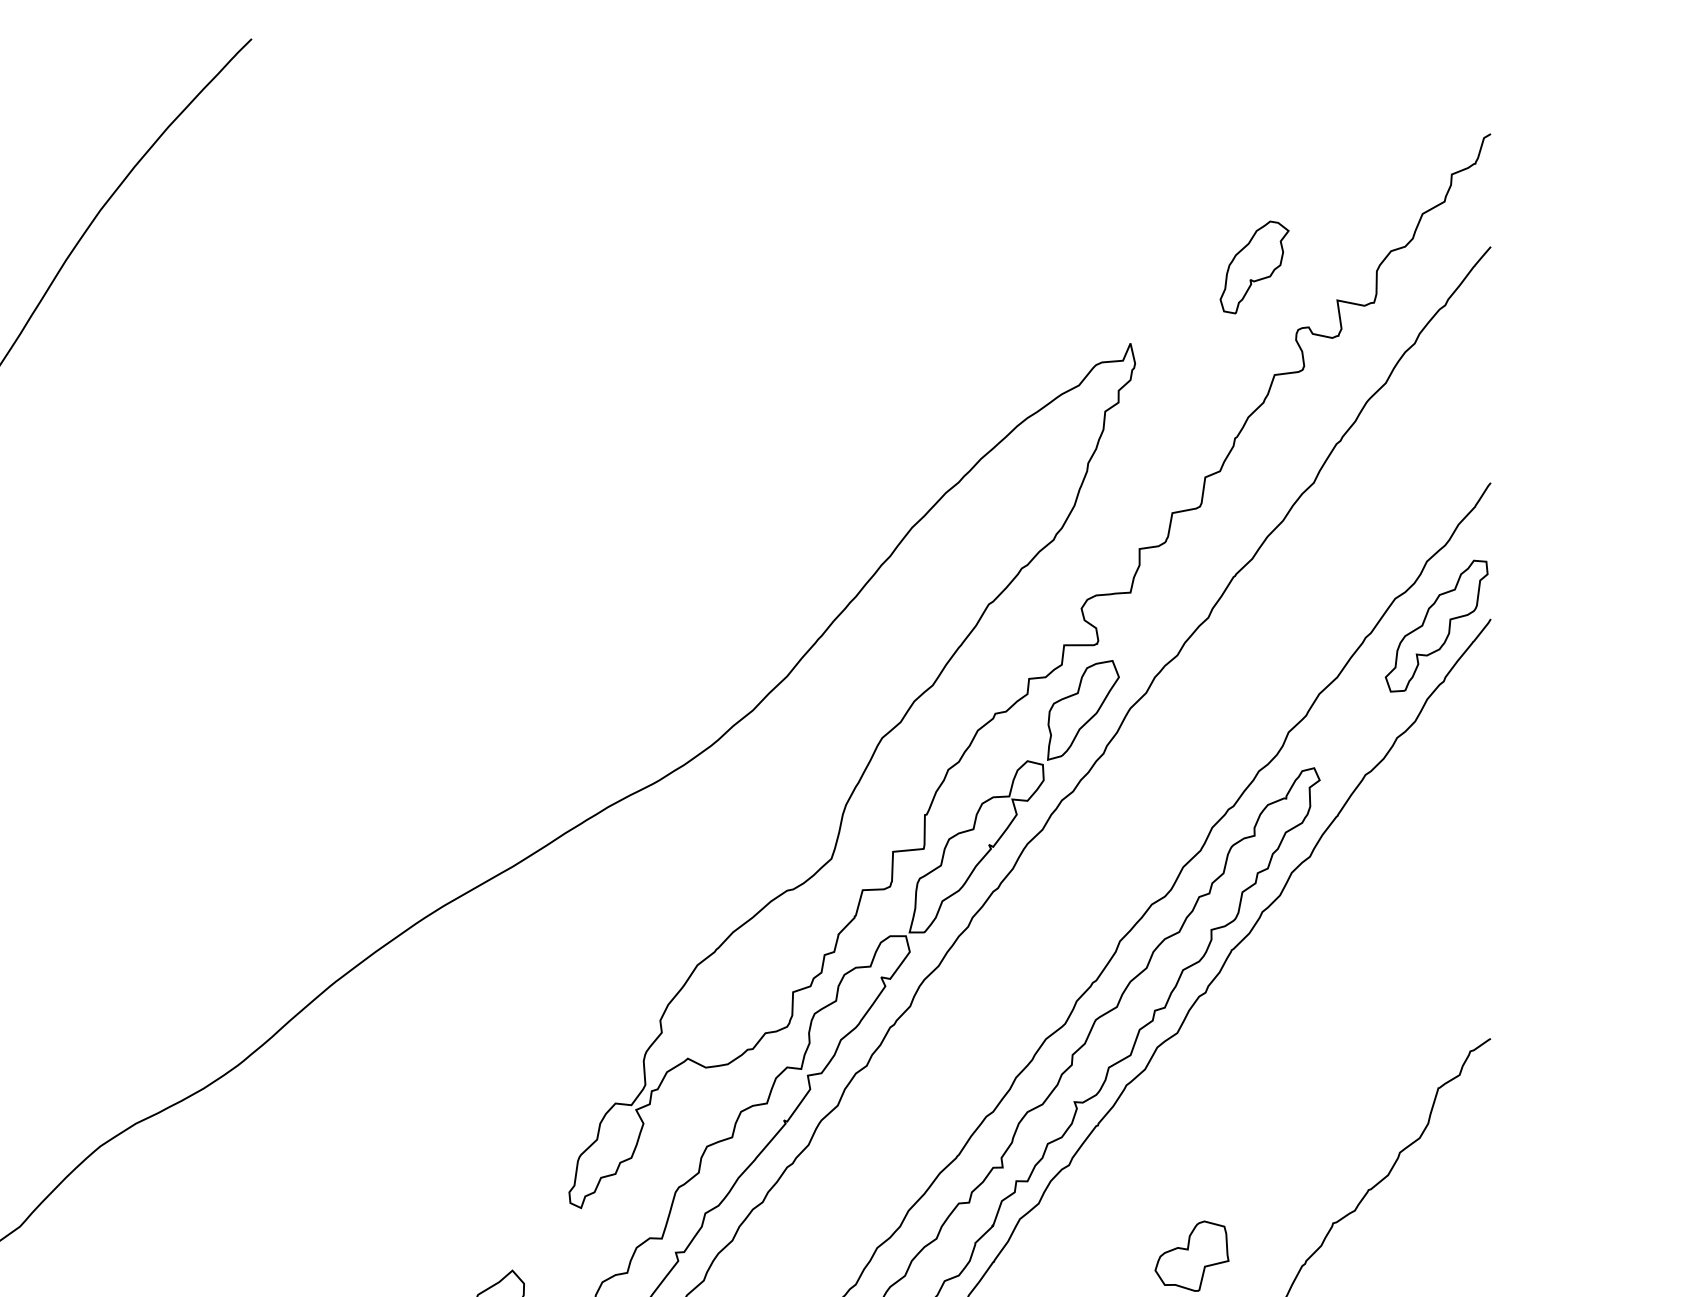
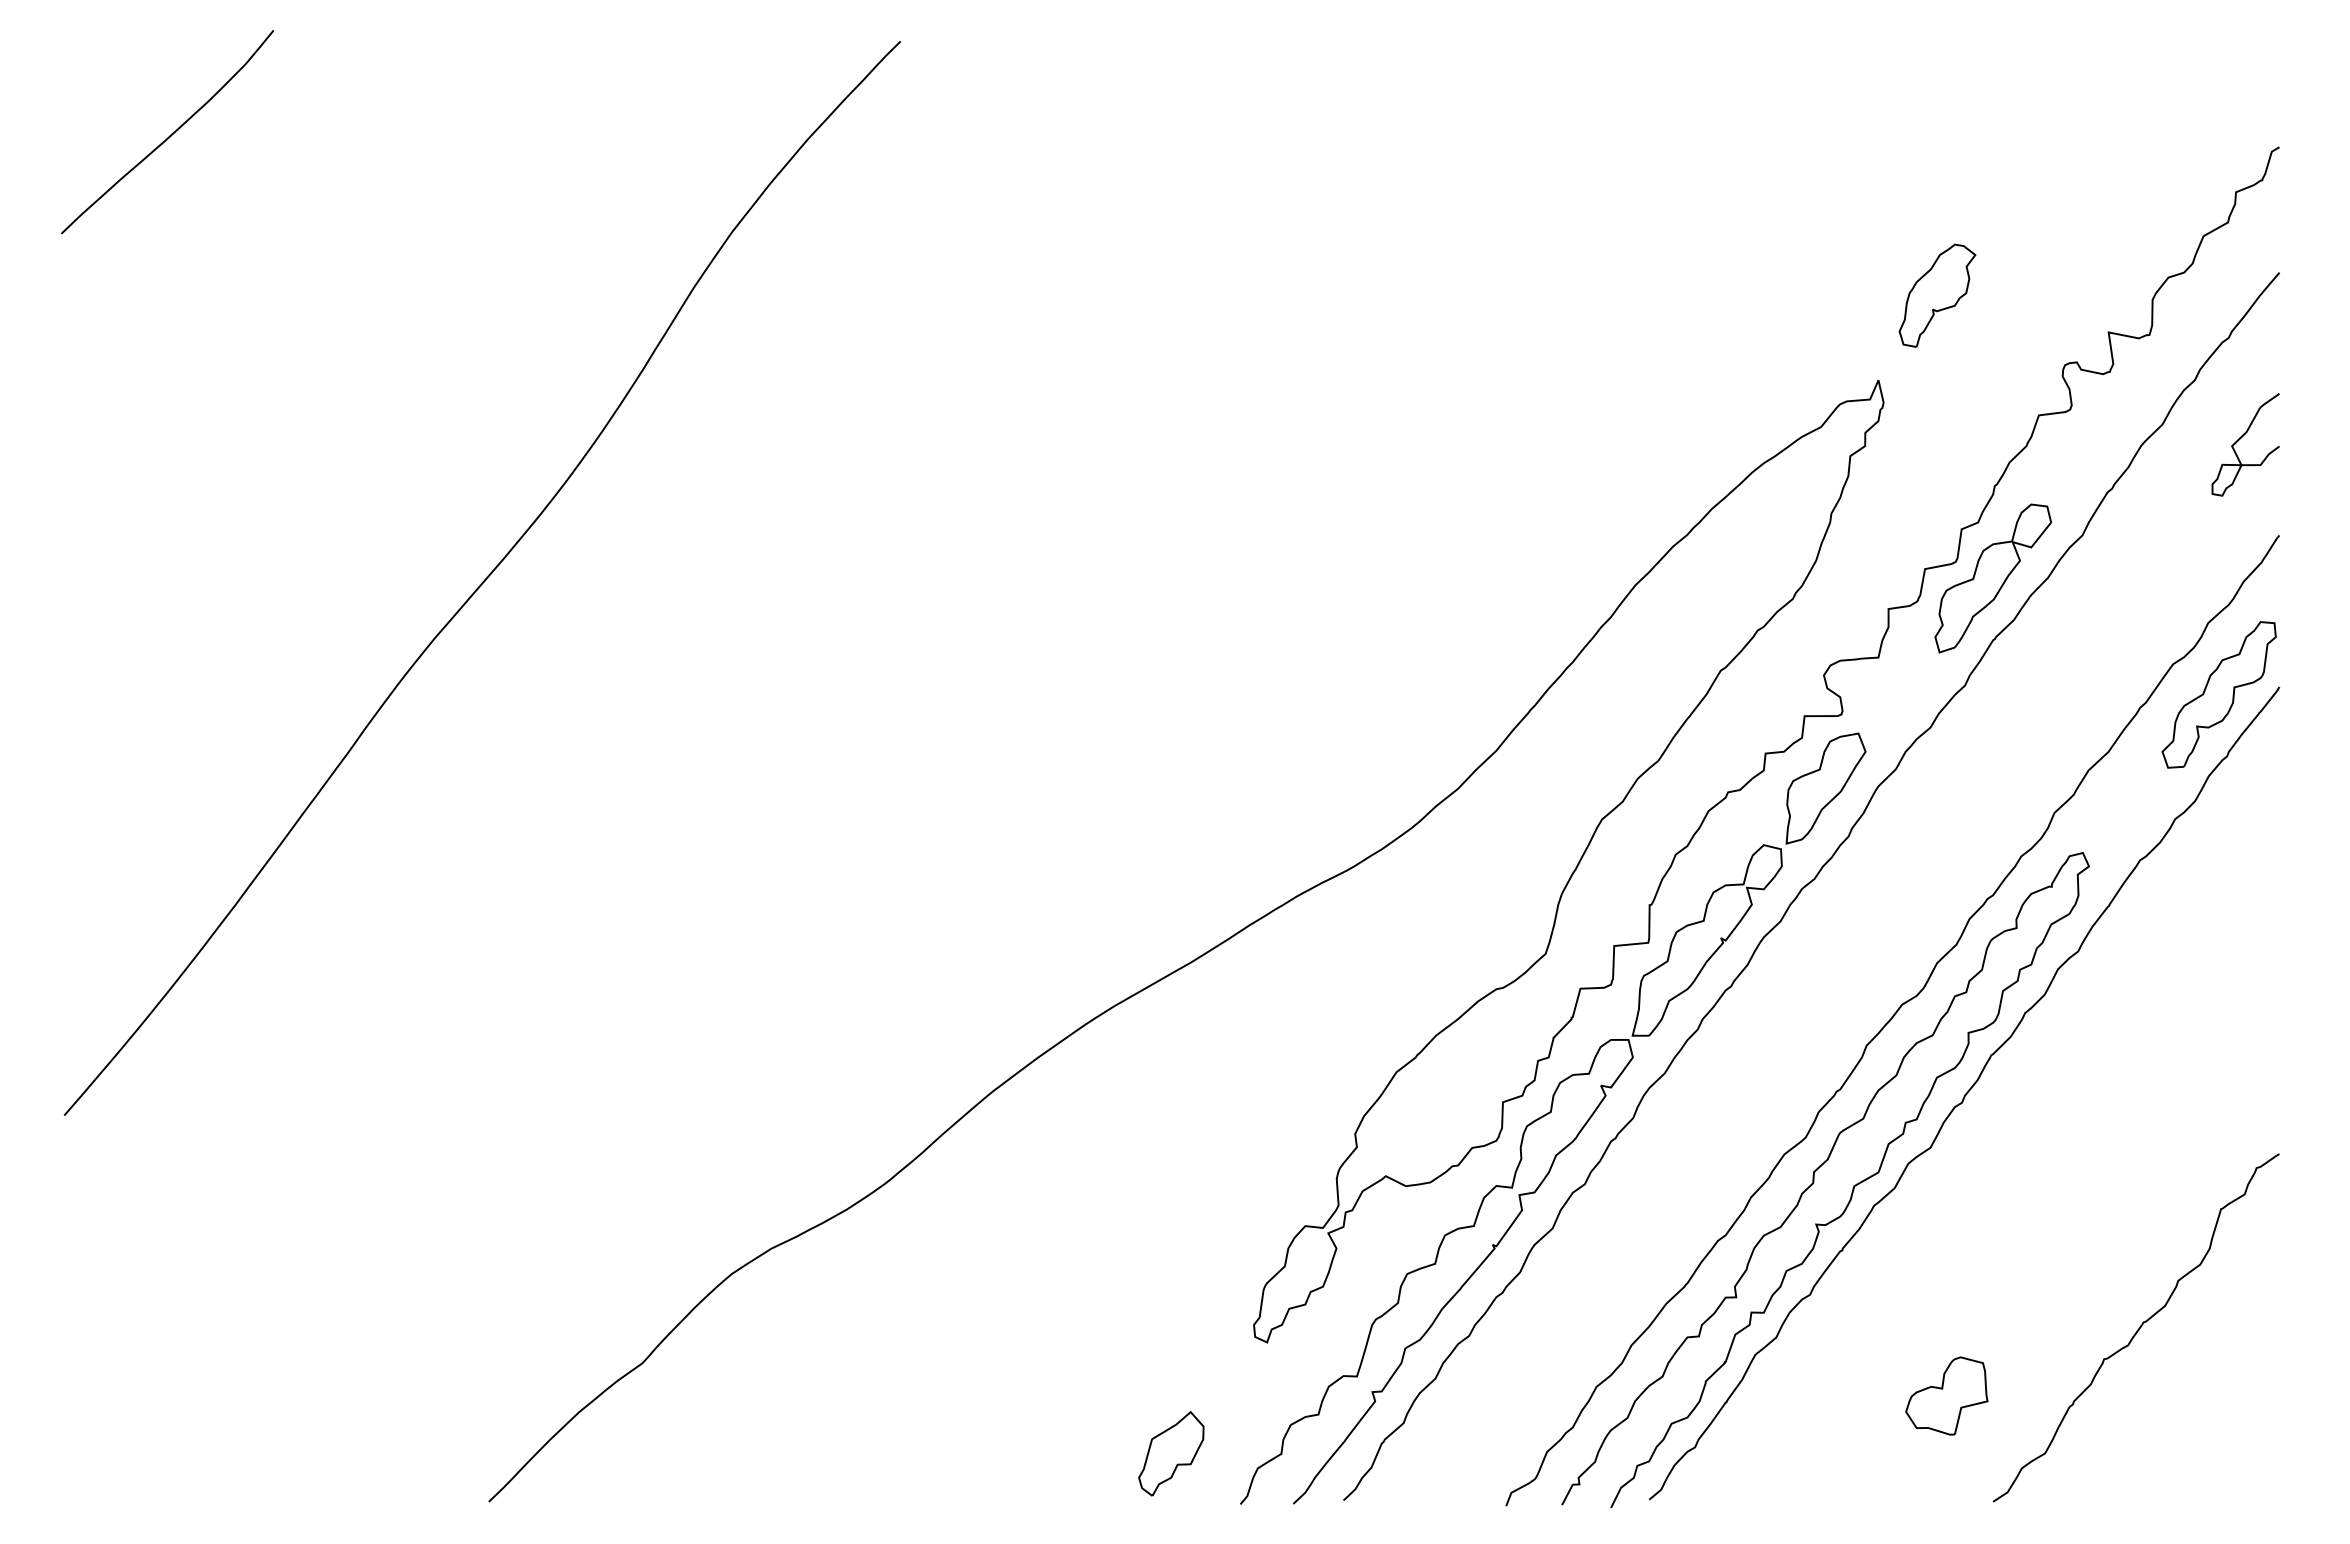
part: (1254, 267) -> (1937, 295), moved
curve: (1455, 396) -> (2240, 439), added
part: (1233, 521) -> (1993, 578), added

